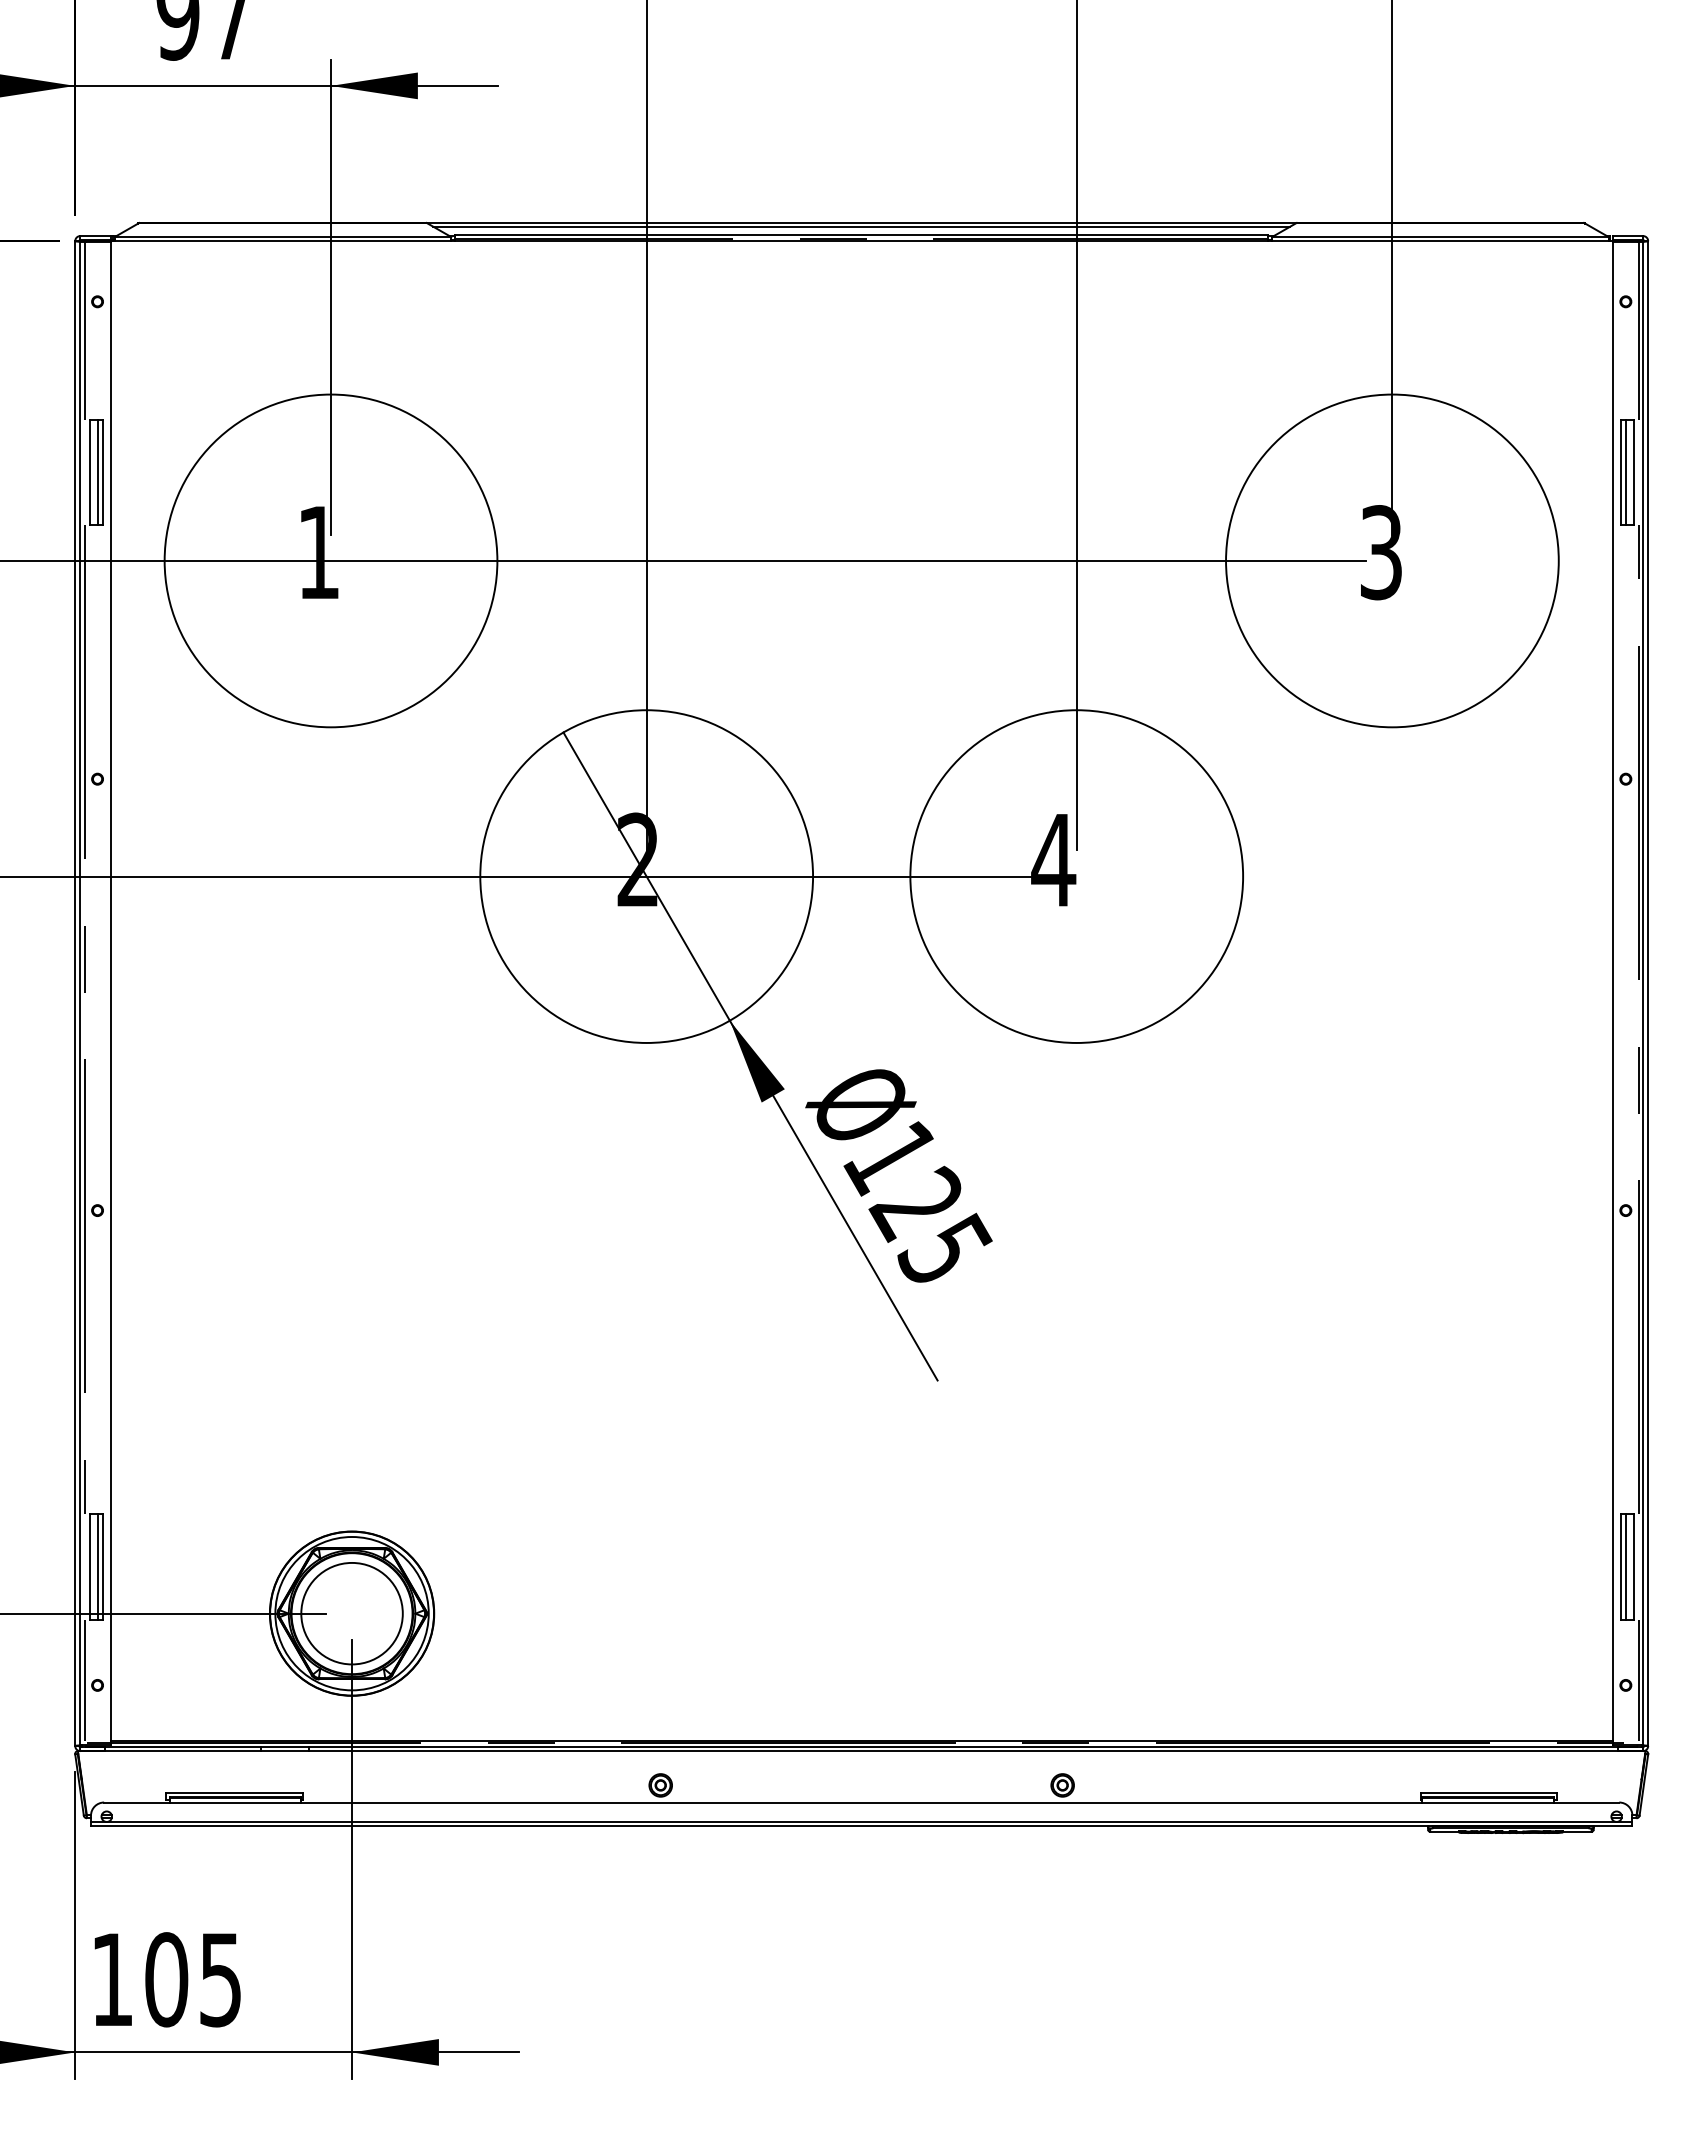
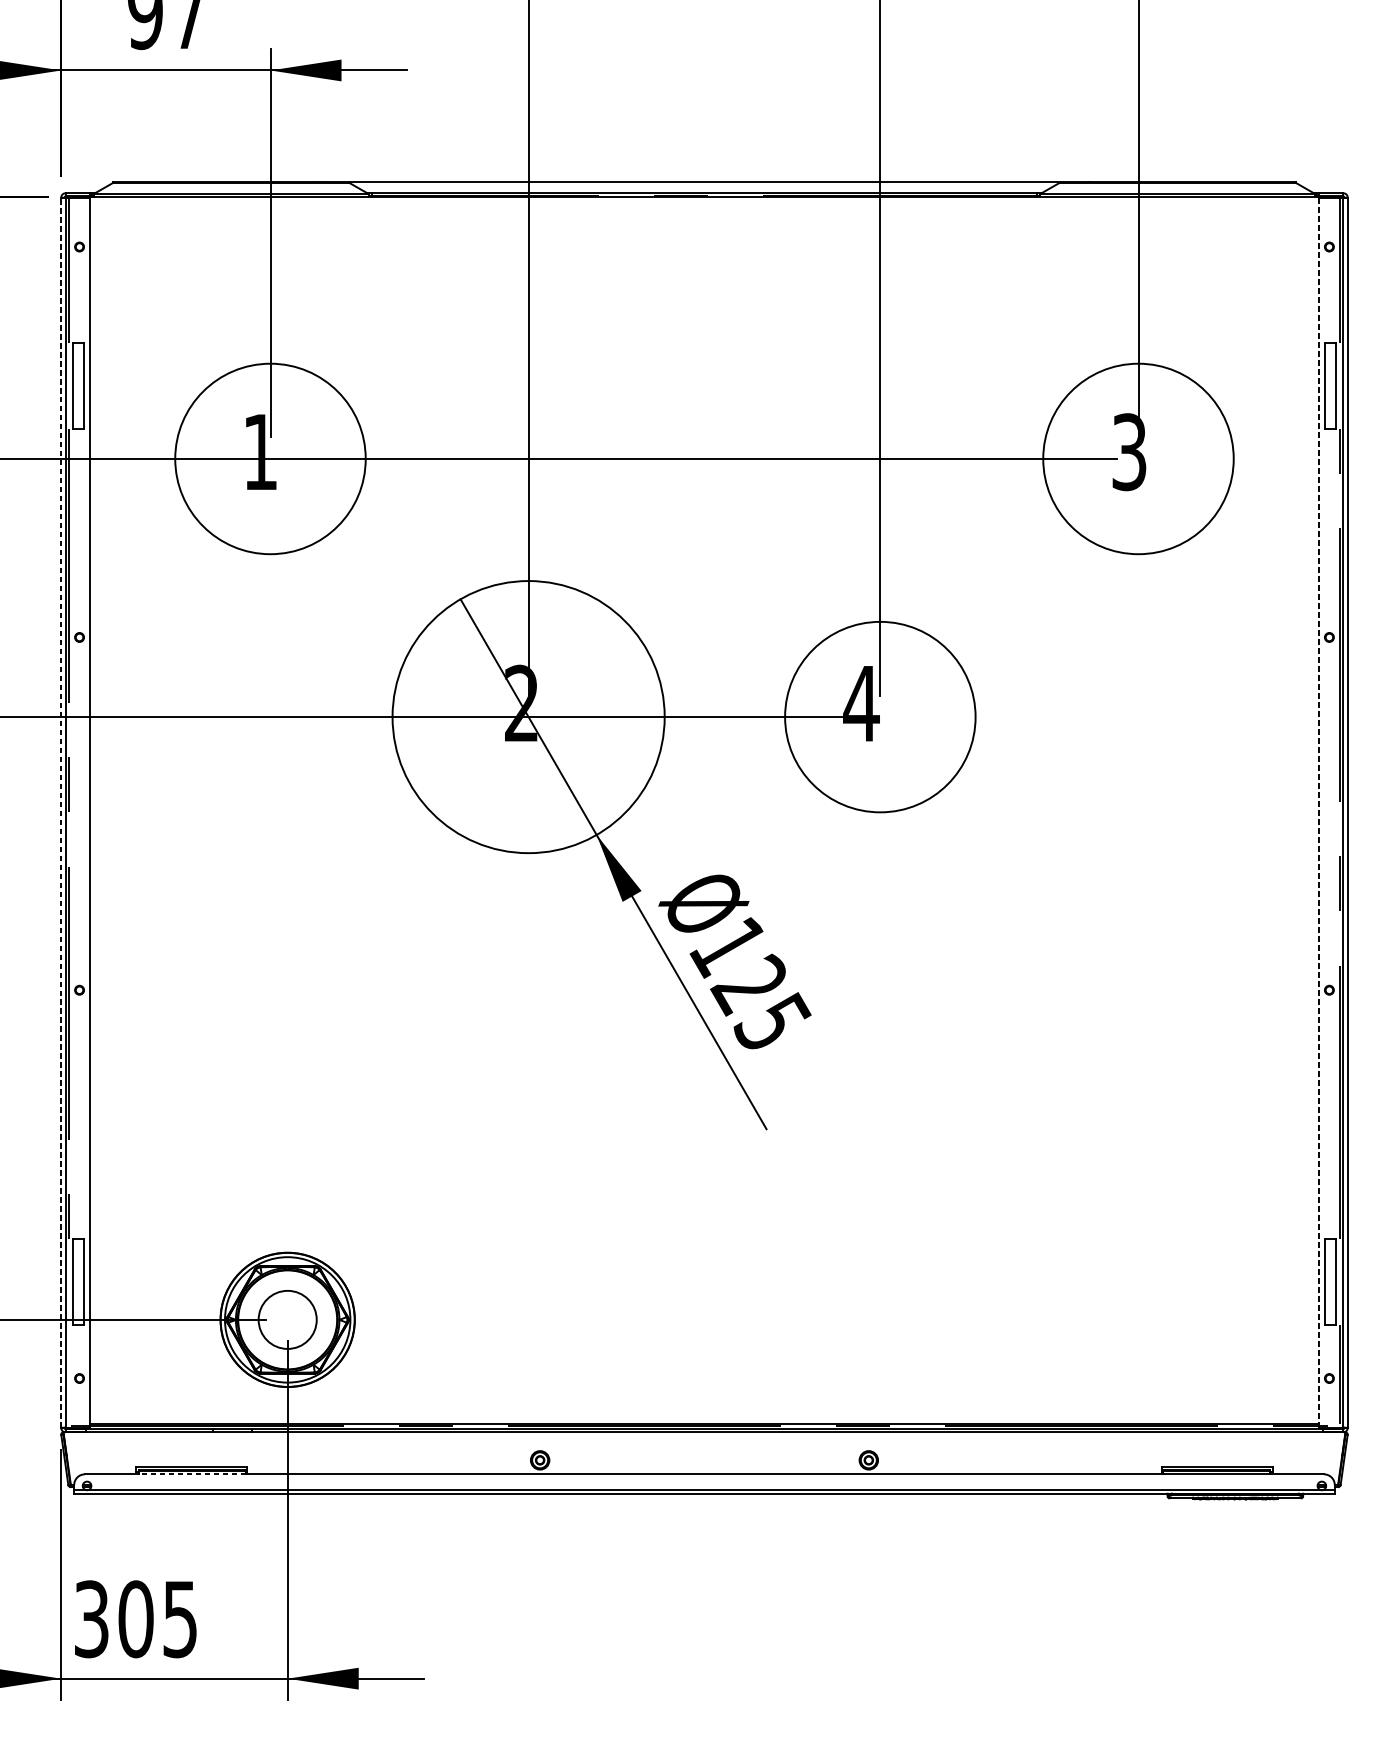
line: (861, 226) -> (704, 185), removed
line: (97, 471) -> (79, 385), removed
line: (1625, 471) -> (1329, 385), removed
circle: (330, 560) -> (270, 458), size x0.7
circle: (1392, 560) -> (1138, 458), size x0.7
circle: (1076, 876) -> (880, 717), size x0.7
line: (75, 993) -> (61, 812), solid -> dashed
line: (1612, 993) -> (1318, 812), solid -> dashed
line: (97, 1566) -> (79, 1281), removed
line: (1625, 1566) -> (1329, 1281), removed
circle: (351, 1613) -> (287, 1319), size x0.7
line: (84, 1679) -> (68, 1373), removed
line: (235, 1802) -> (192, 1474), solid -> dashed
text: (112, 1979) -> (91, 1619), 105 -> 305

